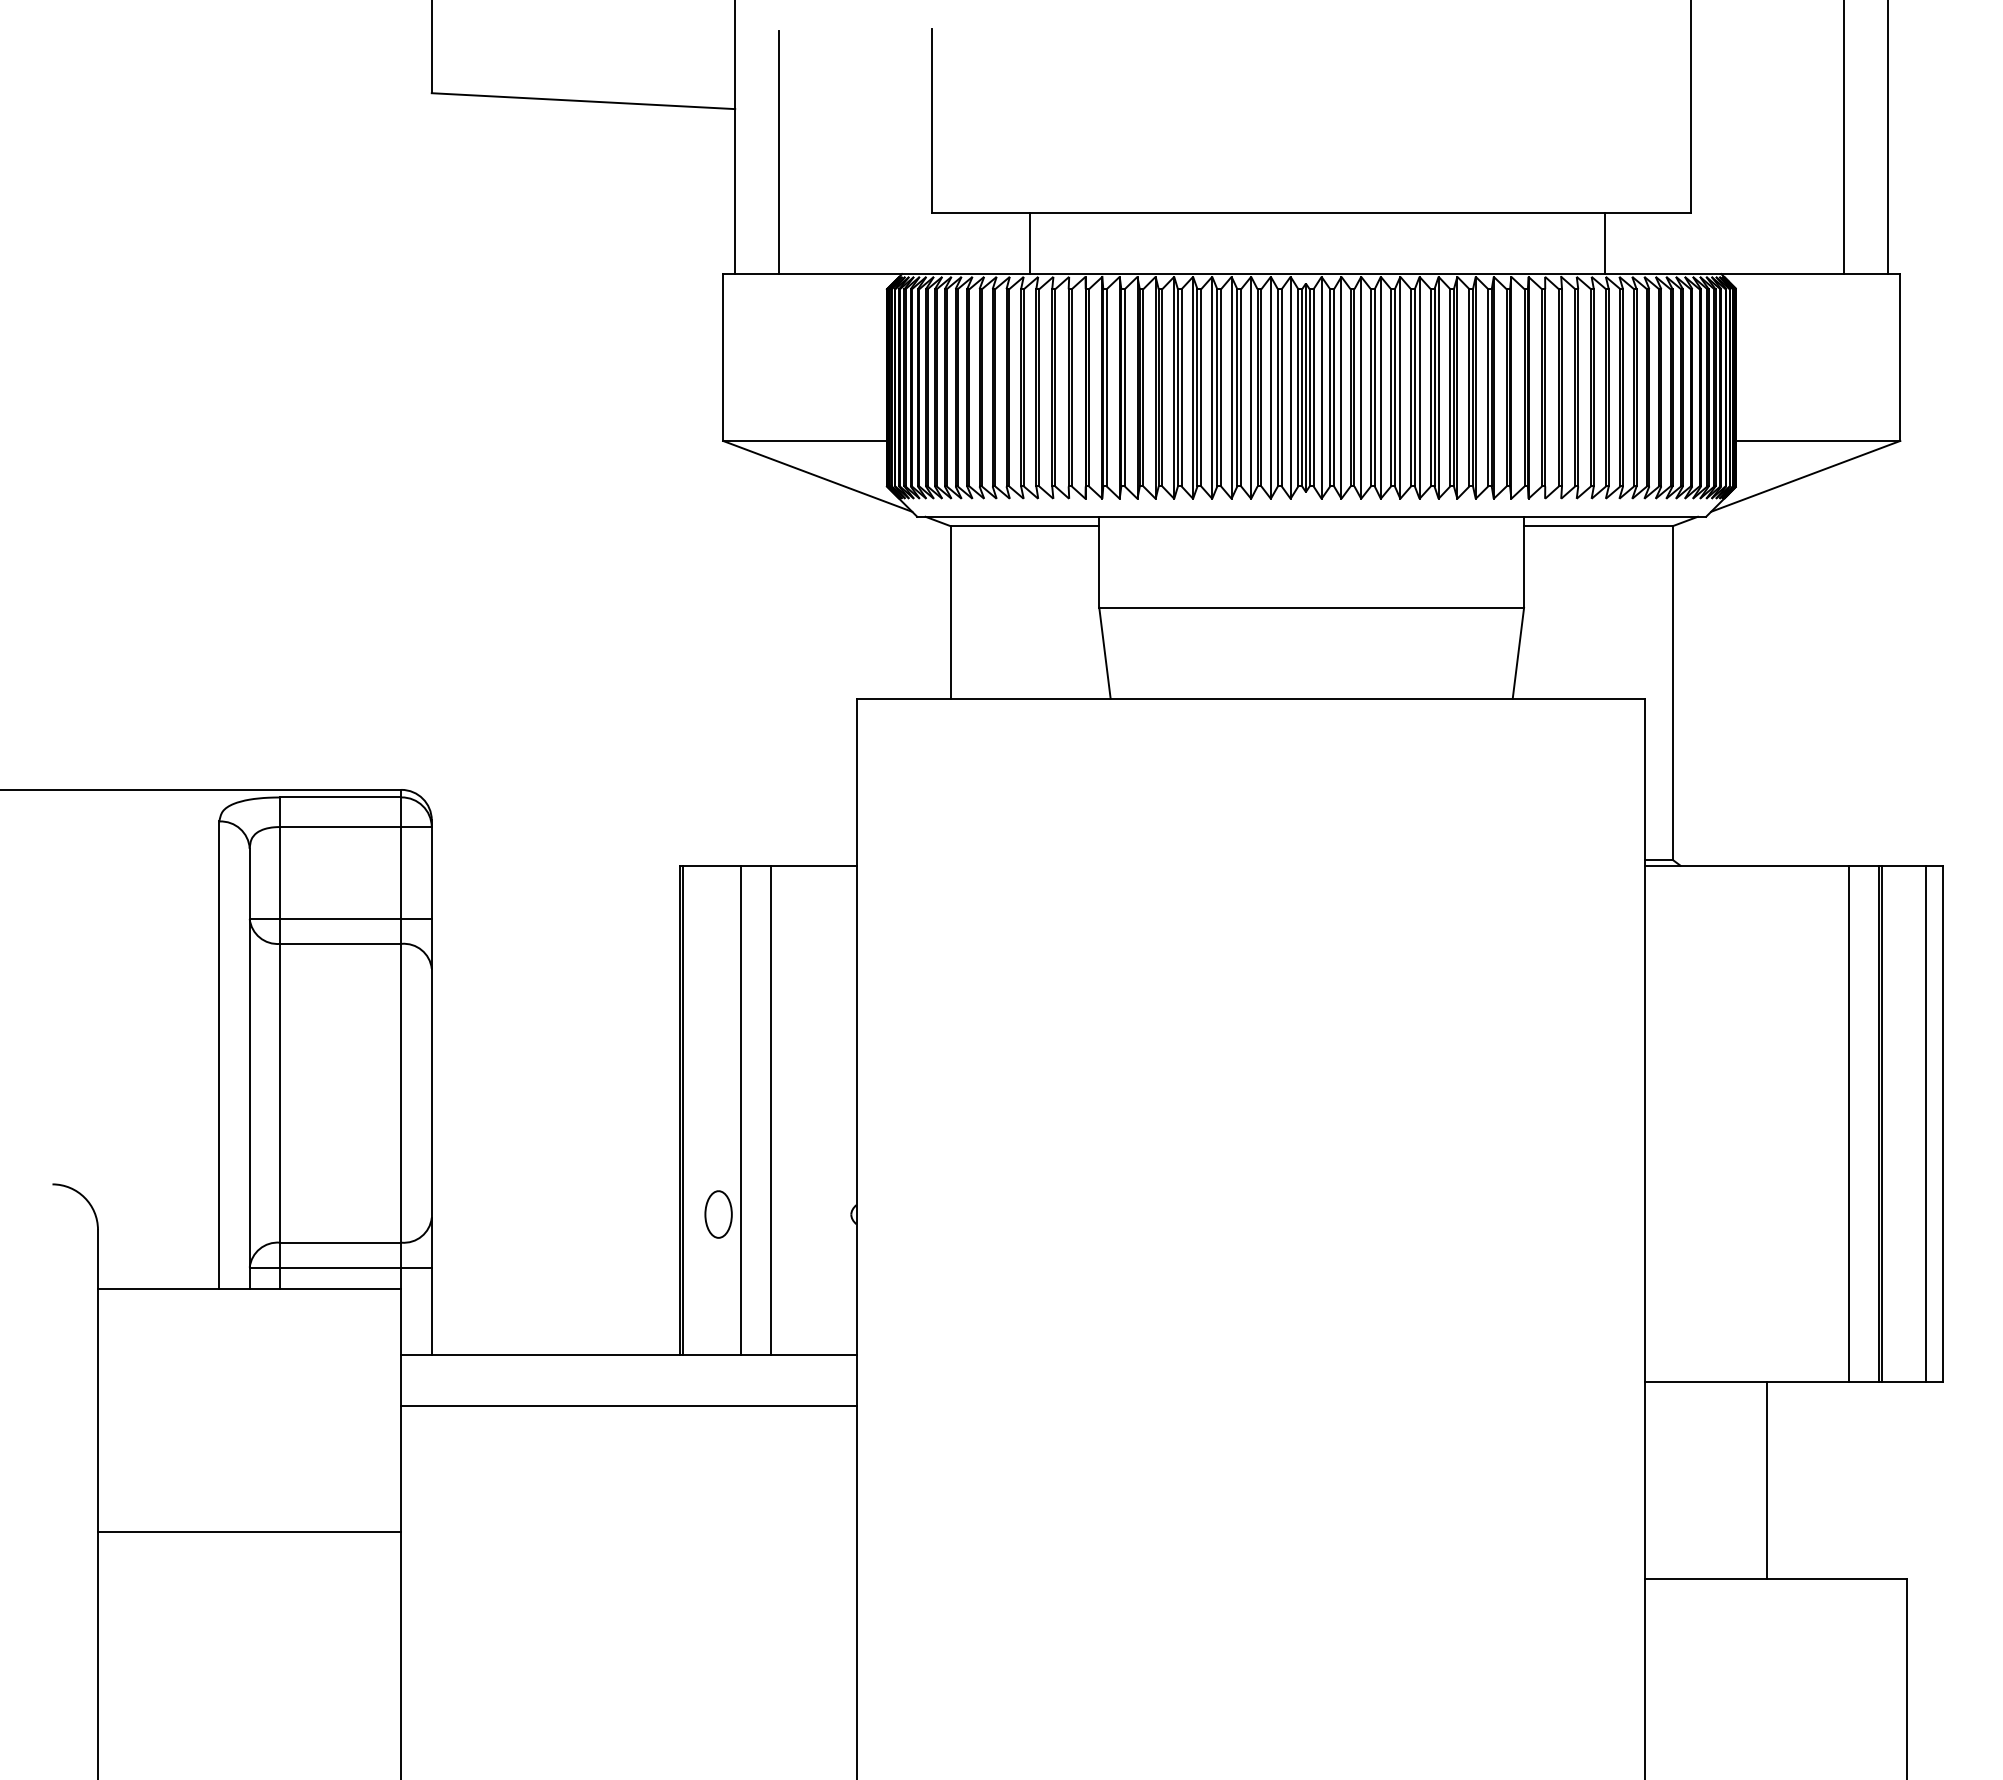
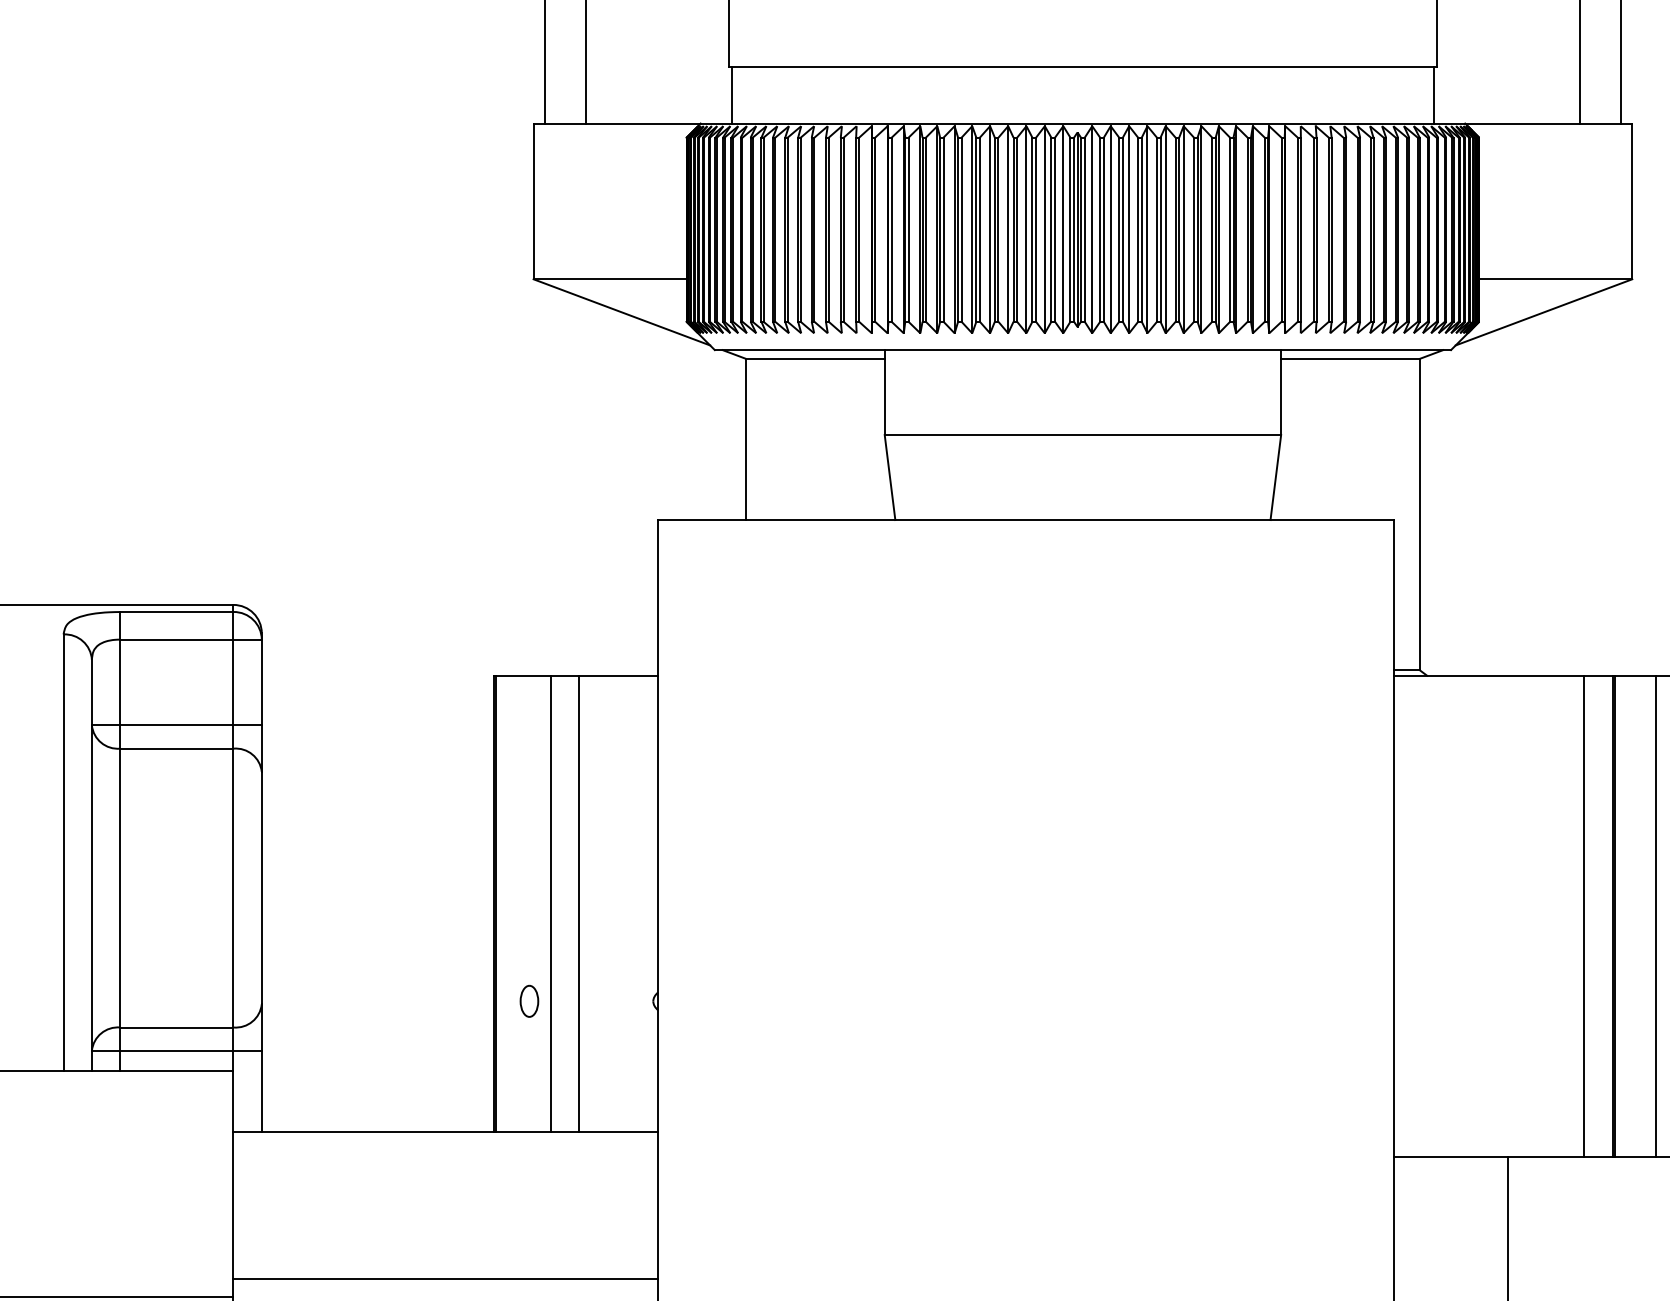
line: (1030, 243) -> (731, 95), moved
line: (1604, 243) -> (1433, 95), moved
part: (718, 1214) -> (529, 1001), size x0.71
line: (628, 1406) -> (445, 1279), moved

